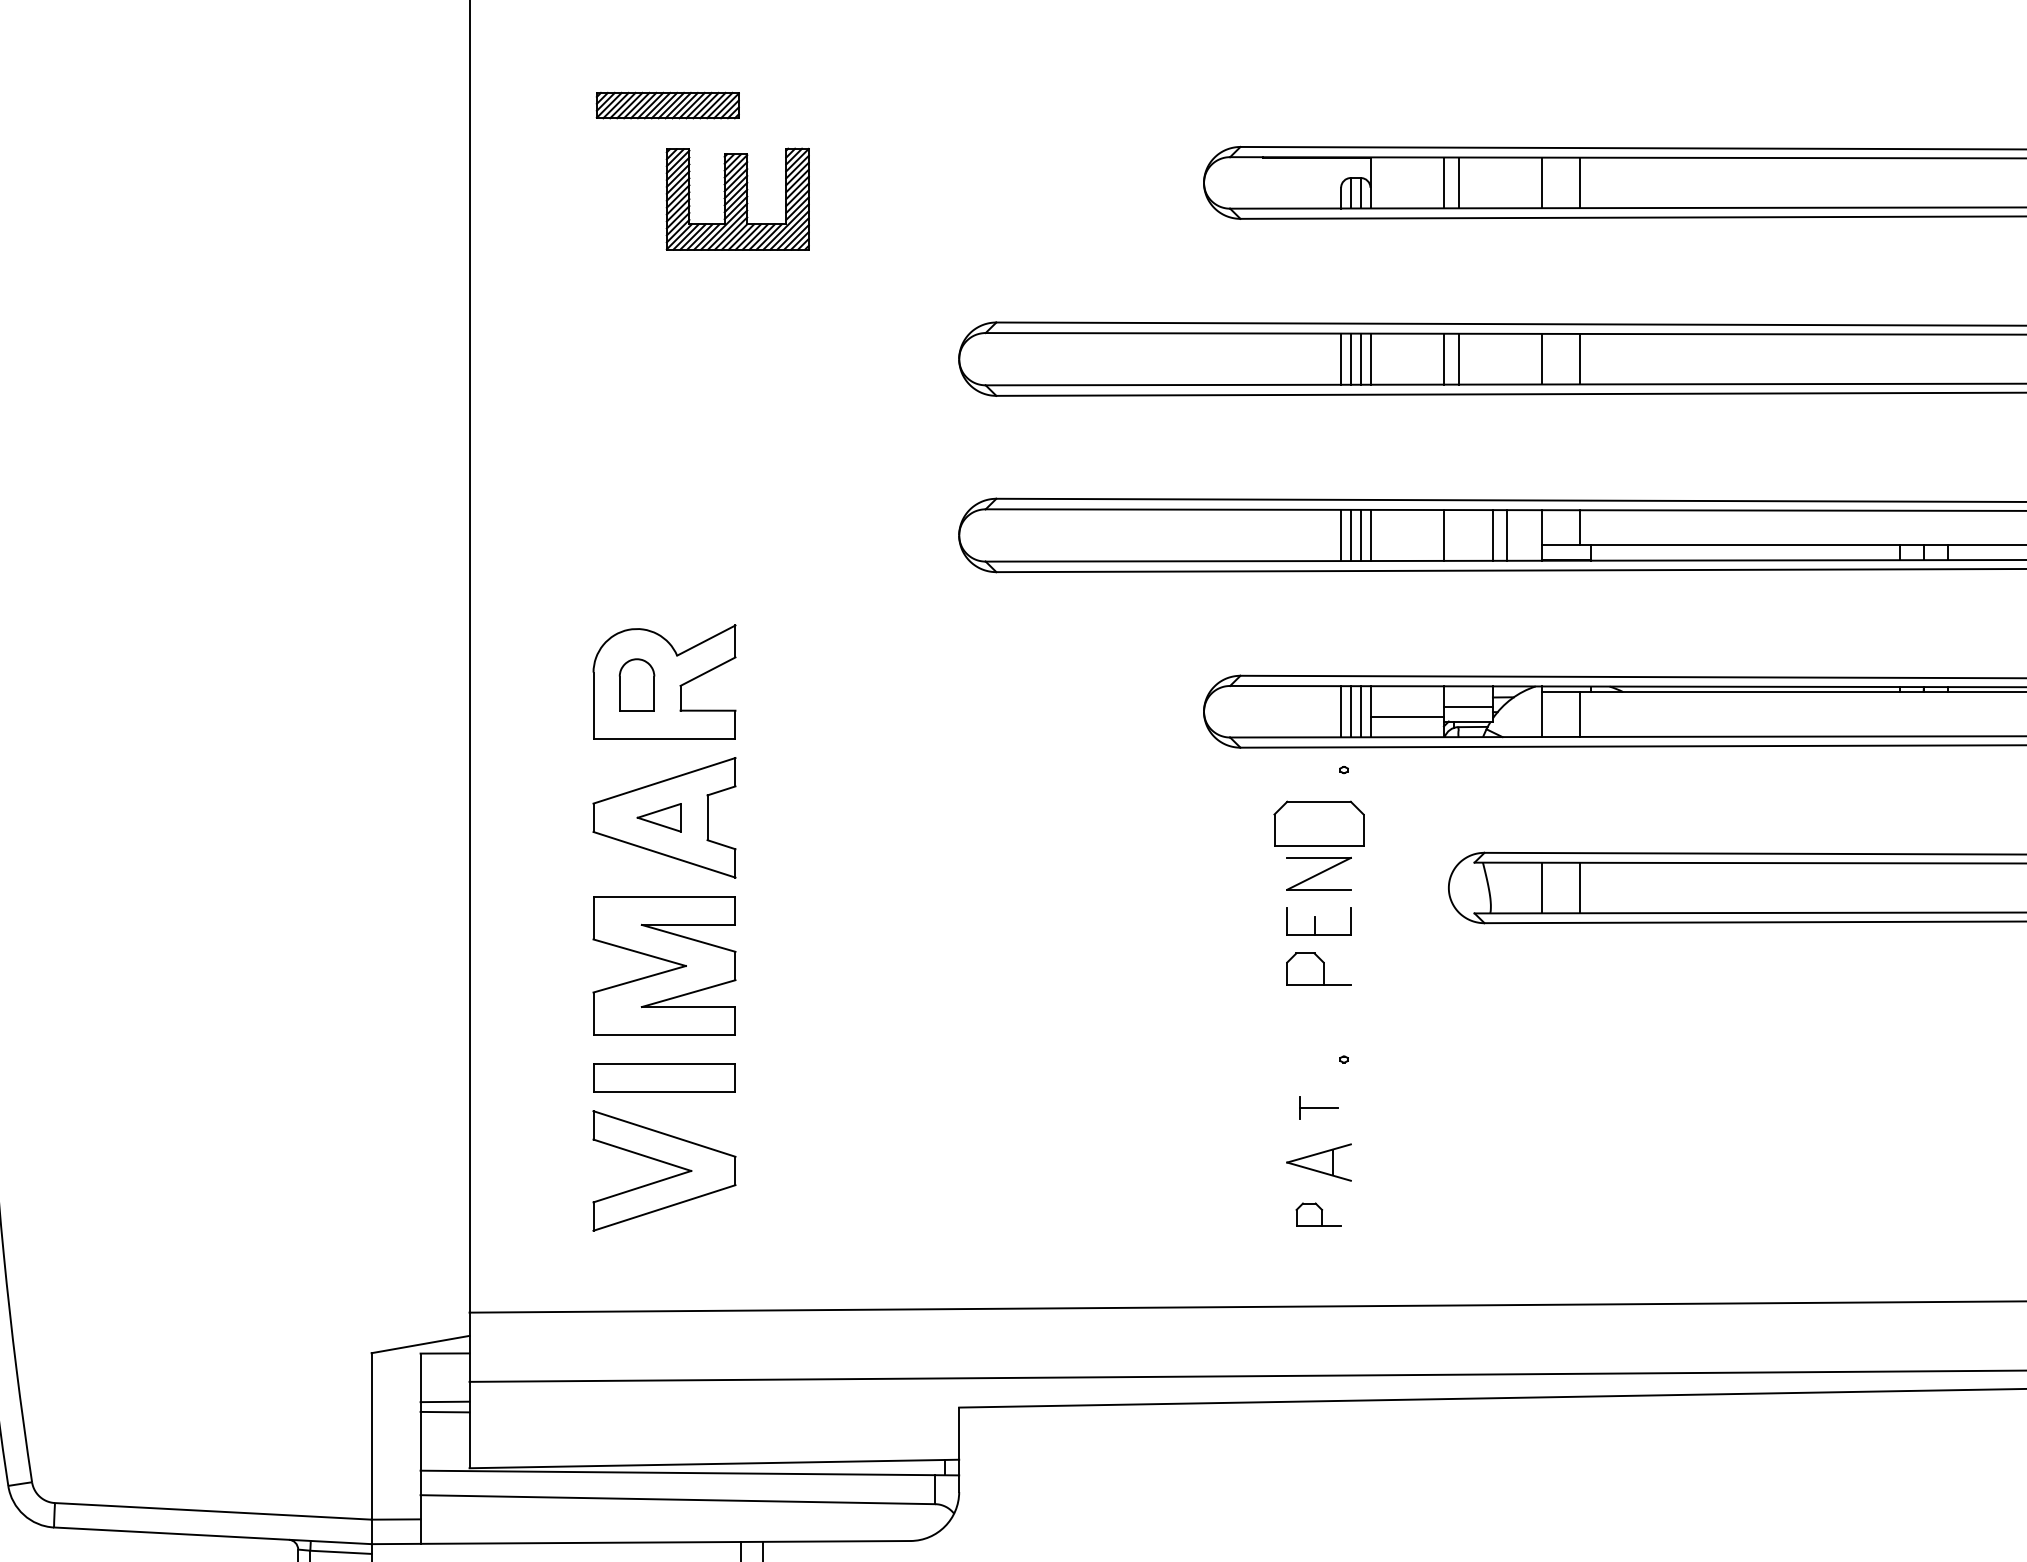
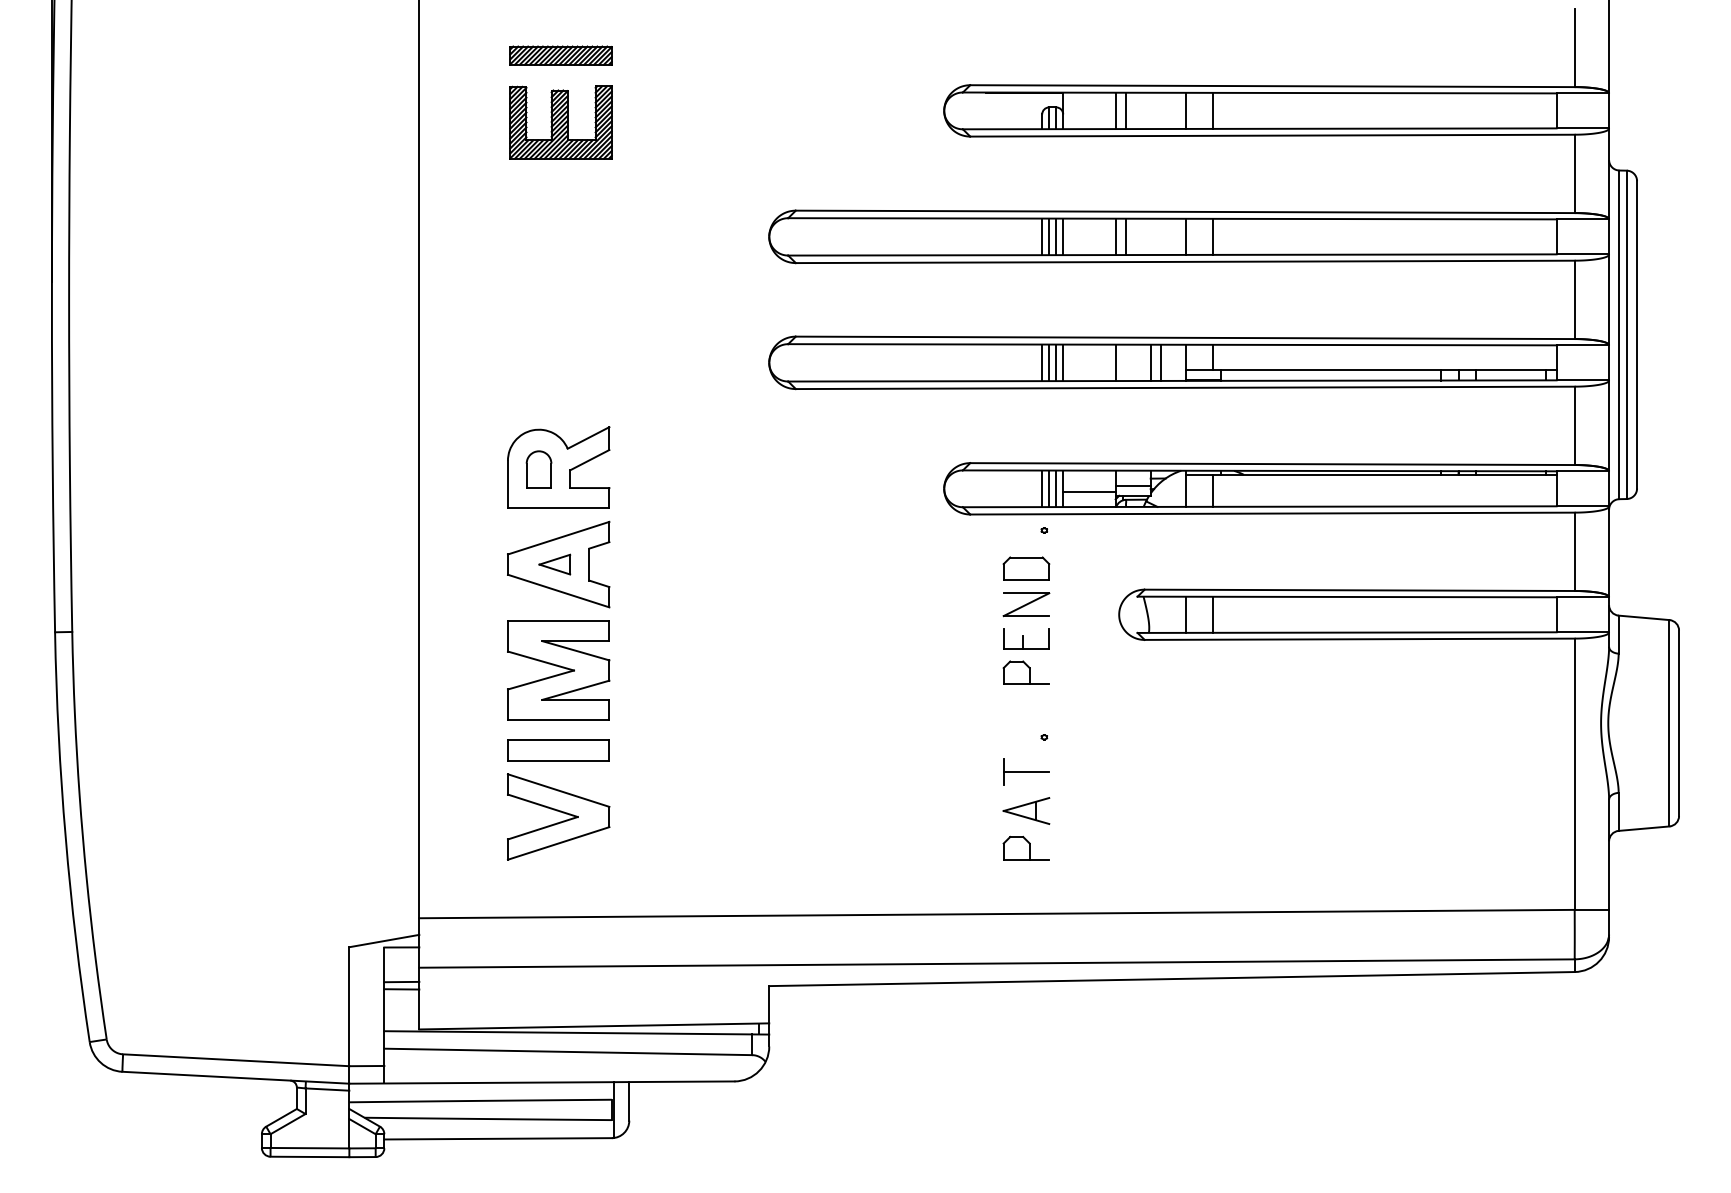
part: (737, 199) -> (560, 122), moved
part: (1319, 823) -> (1026, 568), size x0.71
part: (1319, 1107) -> (1026, 771), size x1.67
part: (1317, 1213) -> (1025, 847), size x1.43

